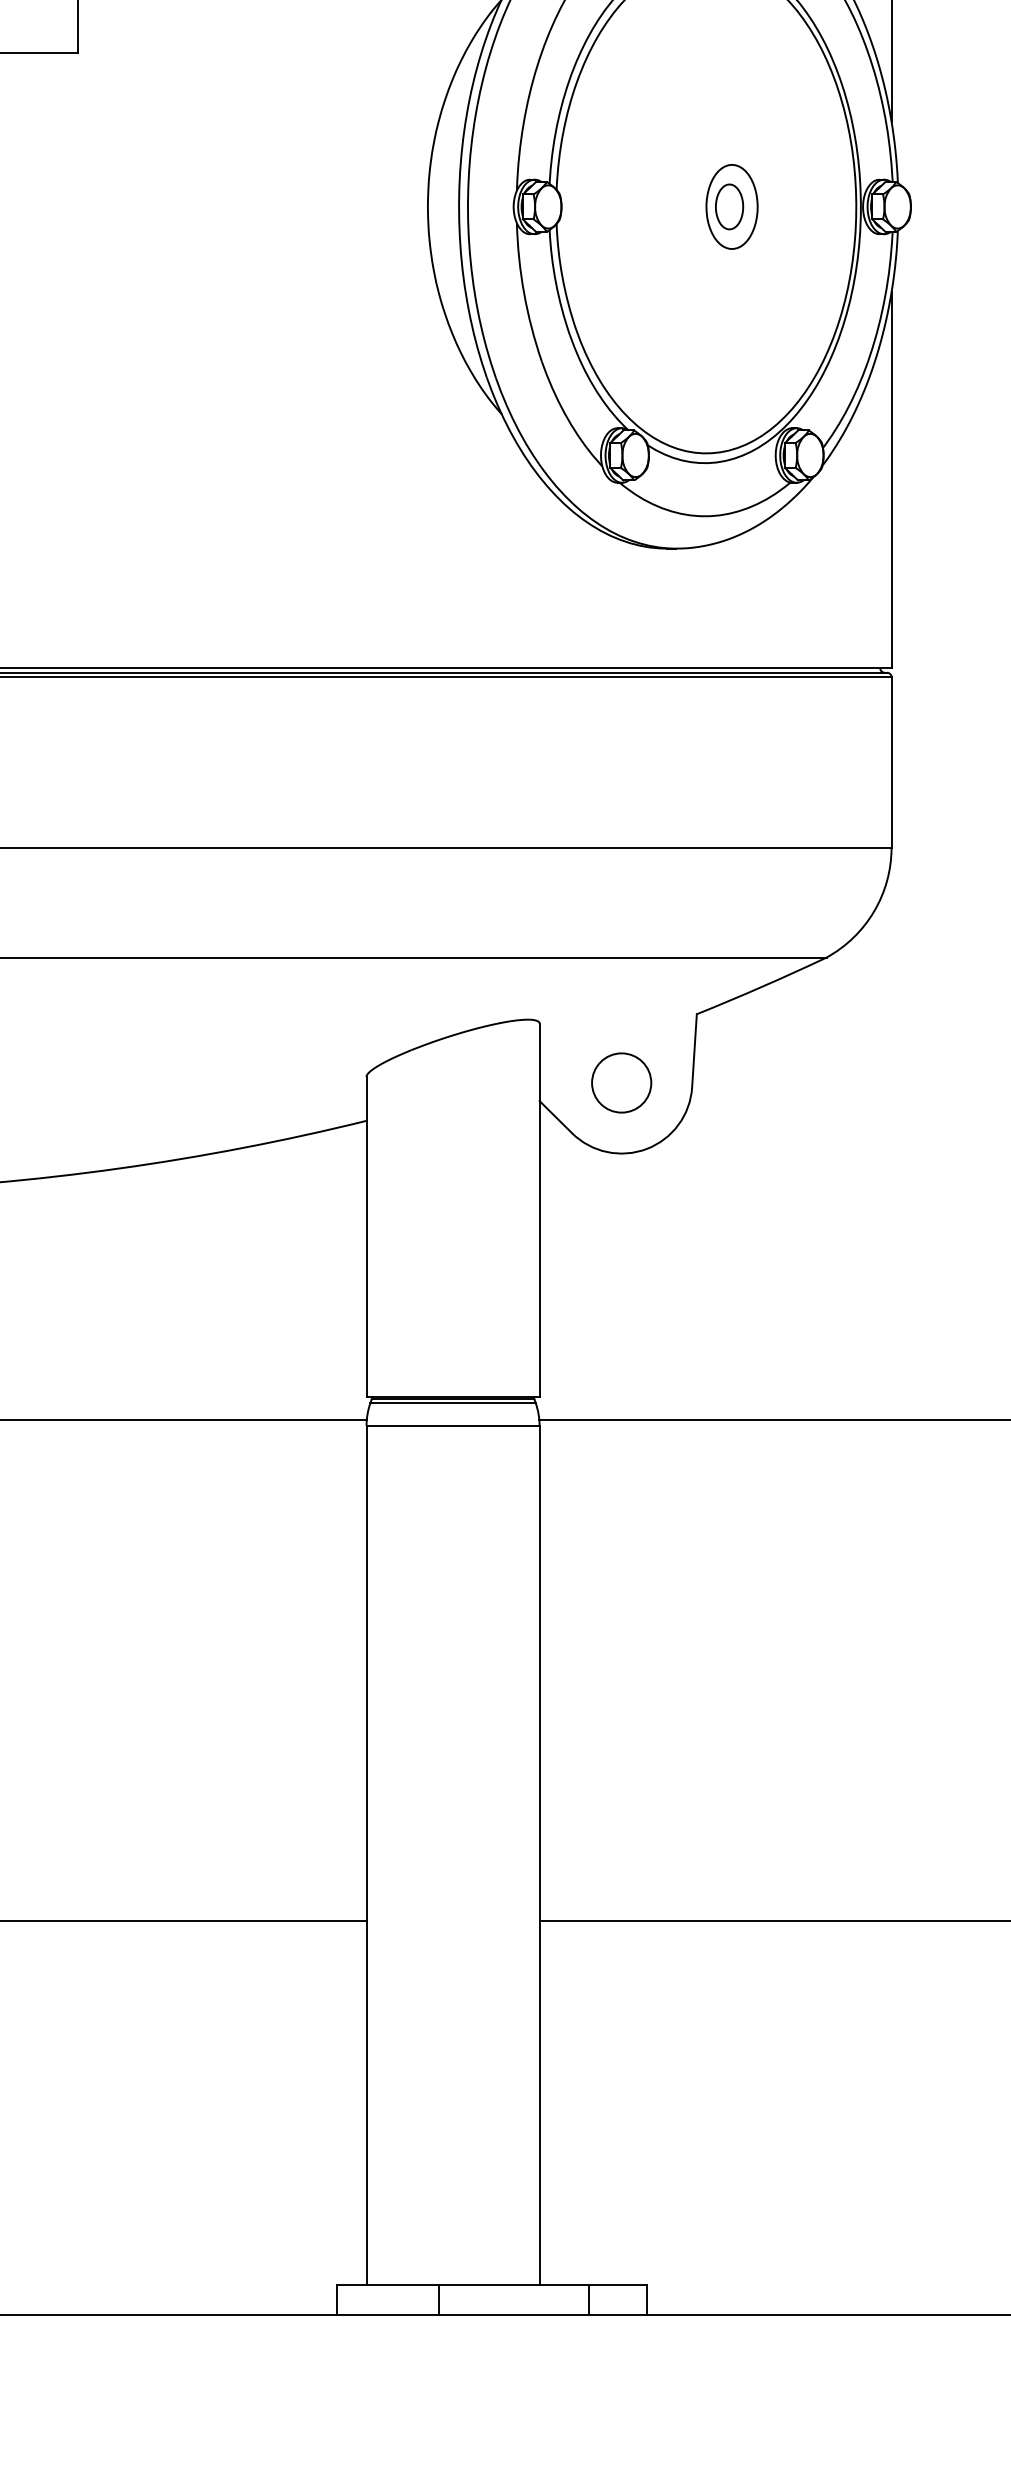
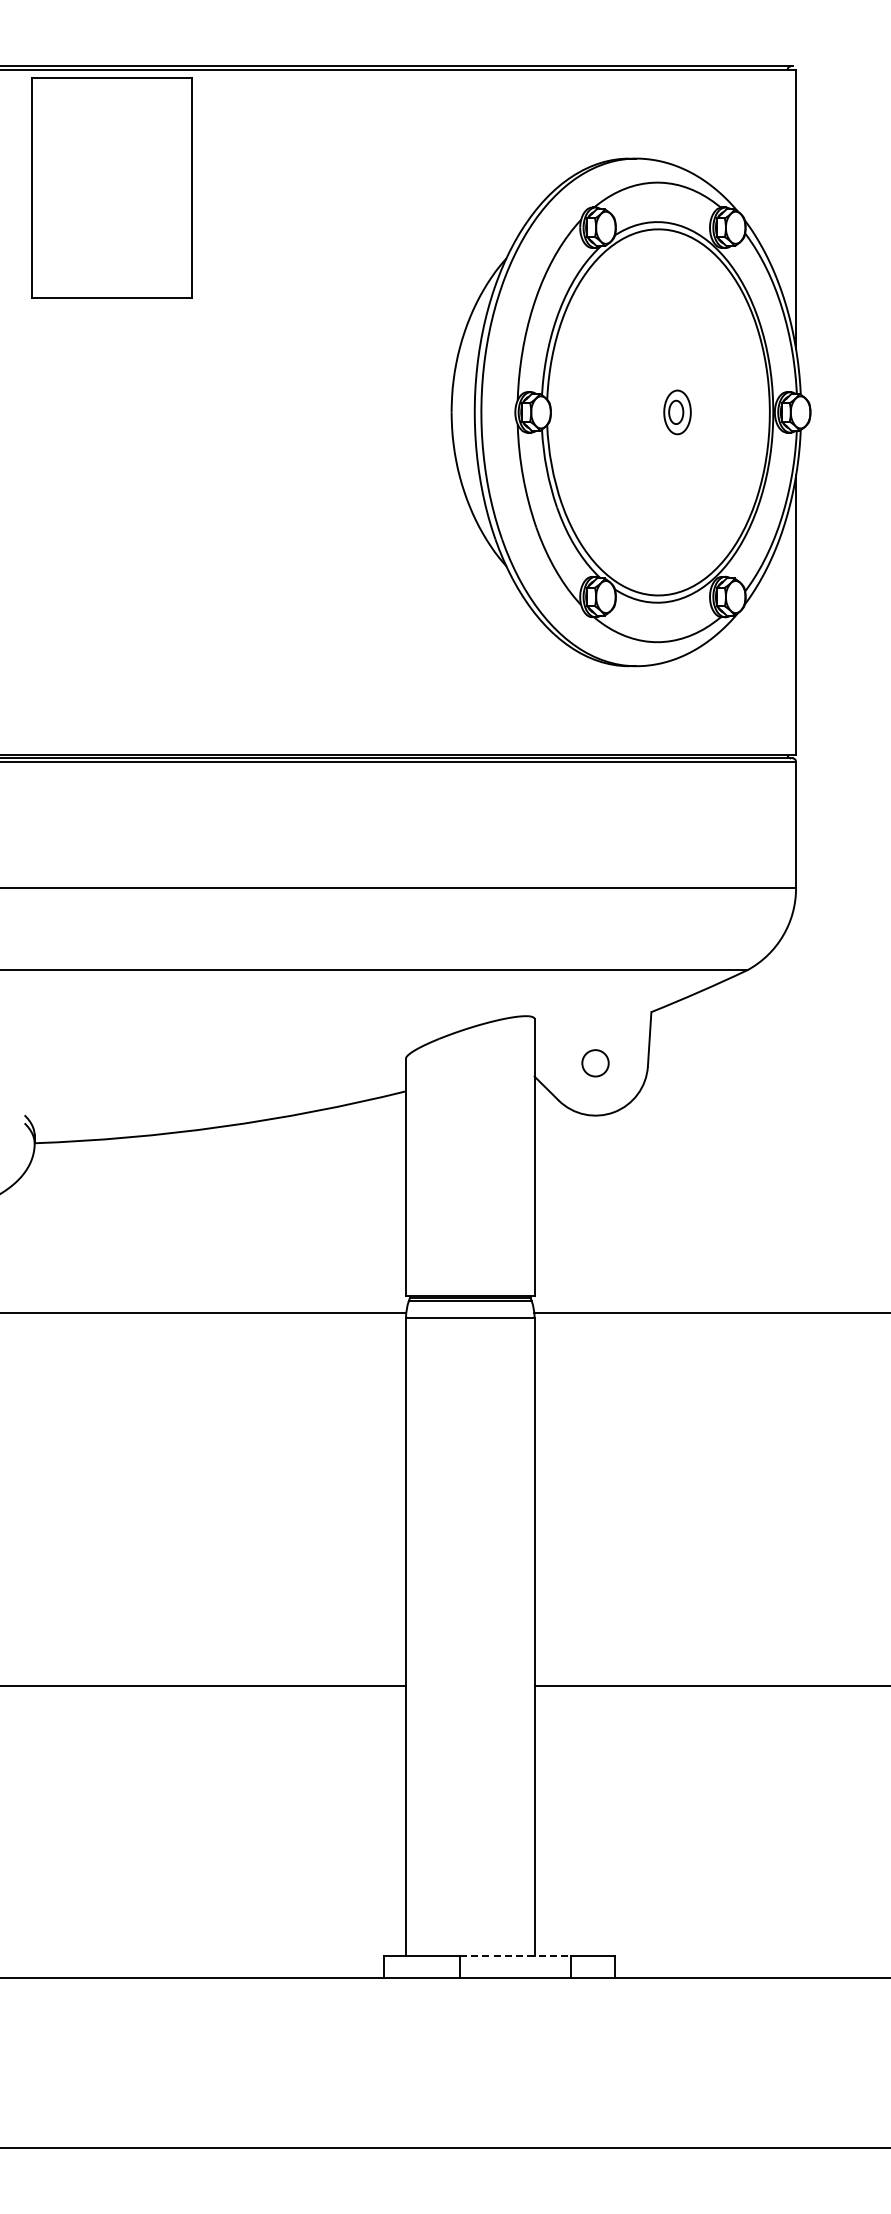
part: (731, 207) -> (677, 412), size x0.7
circle: (621, 1083) -> (595, 1063), size x0.6
line: (513, 2285) -> (515, 1956), solid -> dashed

